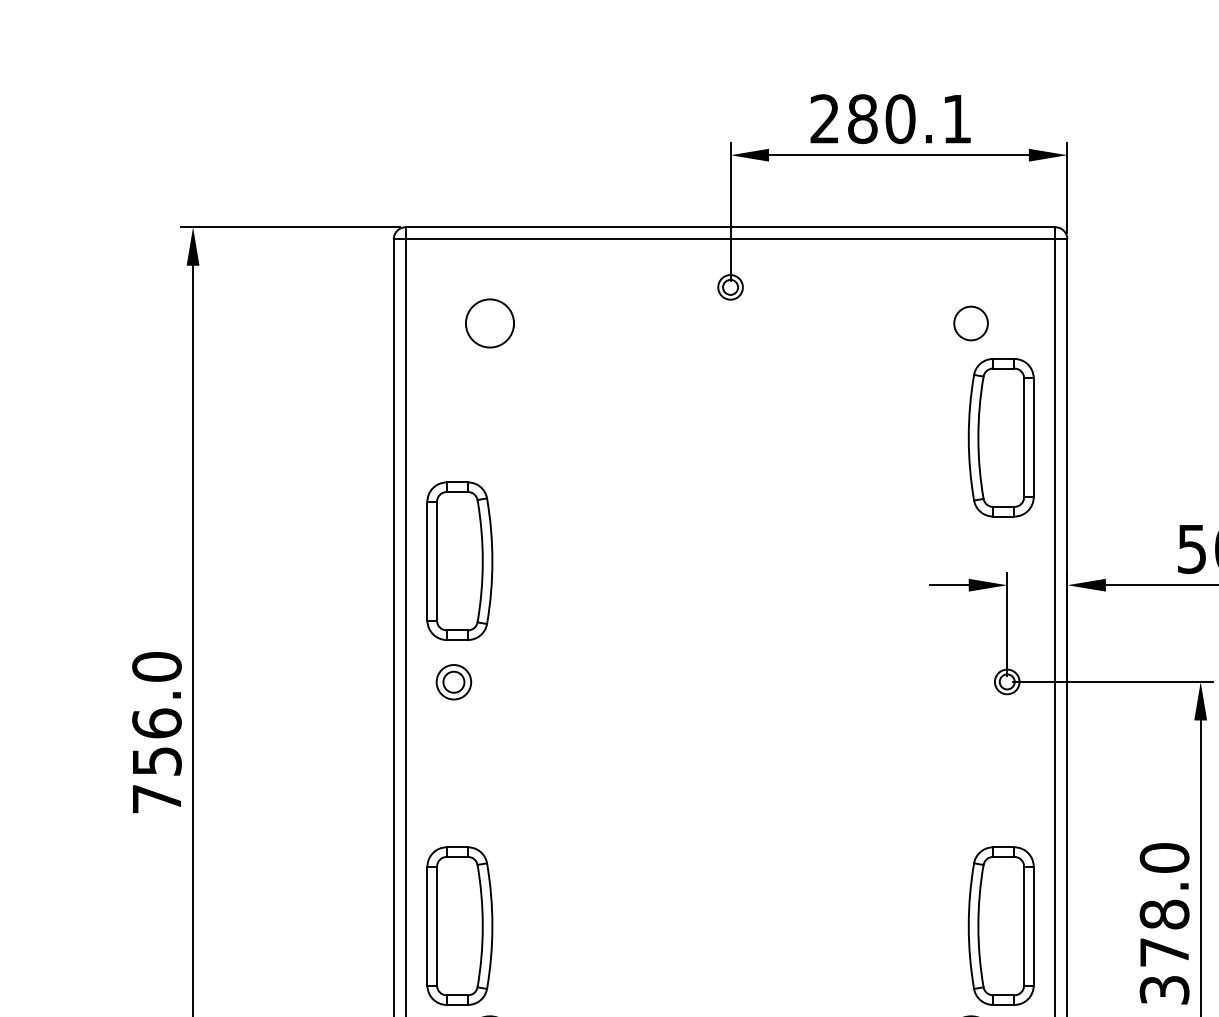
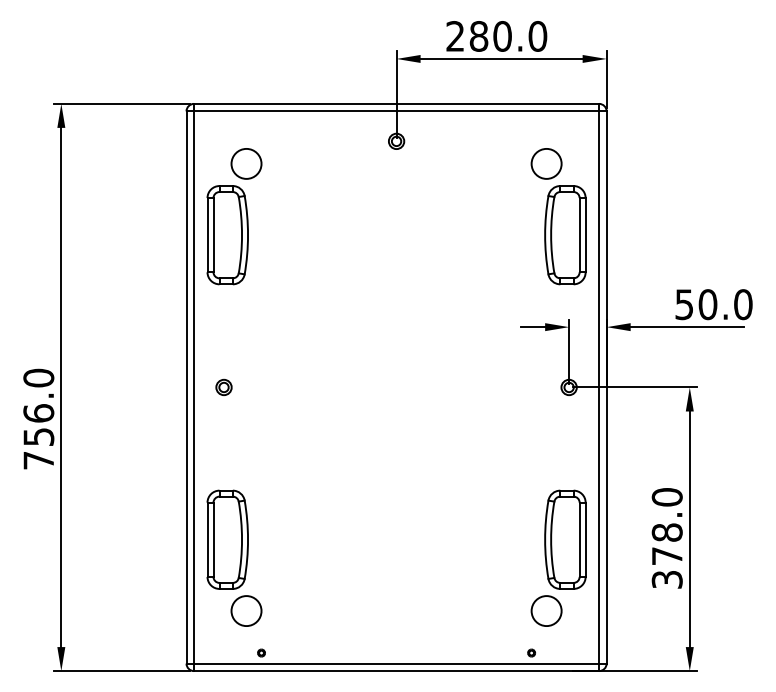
text: (956, 119) -> (537, 36), 280.1 -> 280.0
circle: (970, 322) -> (546, 163), size x1.43
part: (459, 561) -> (227, 235), moved
part: (453, 680) -> (223, 386), size x0.71

